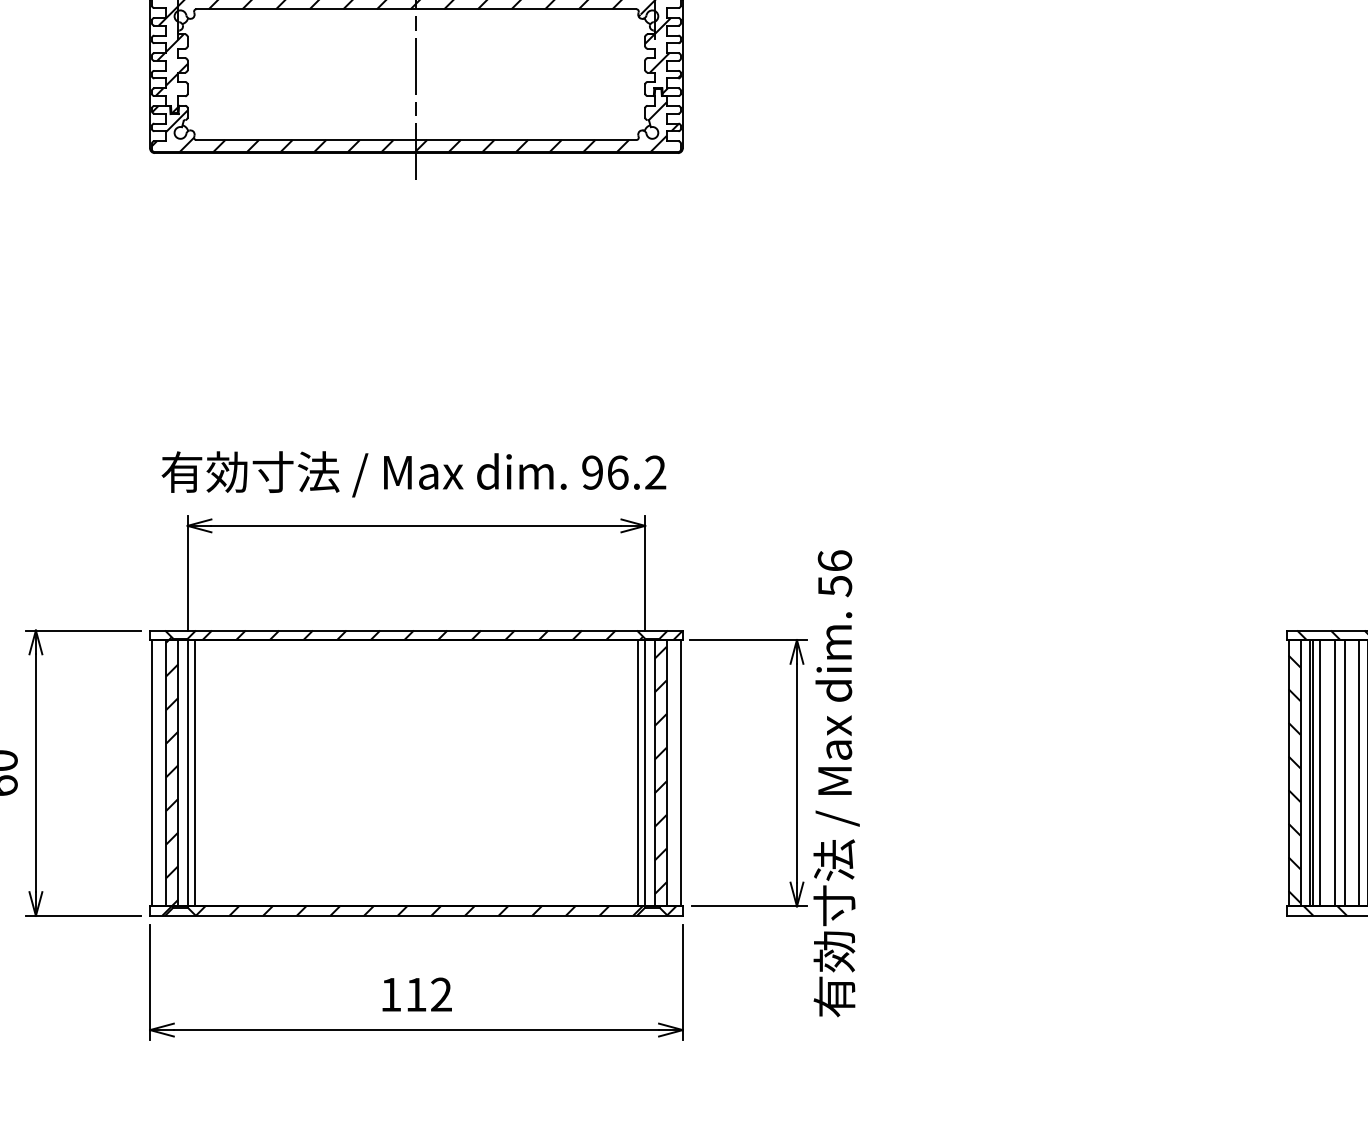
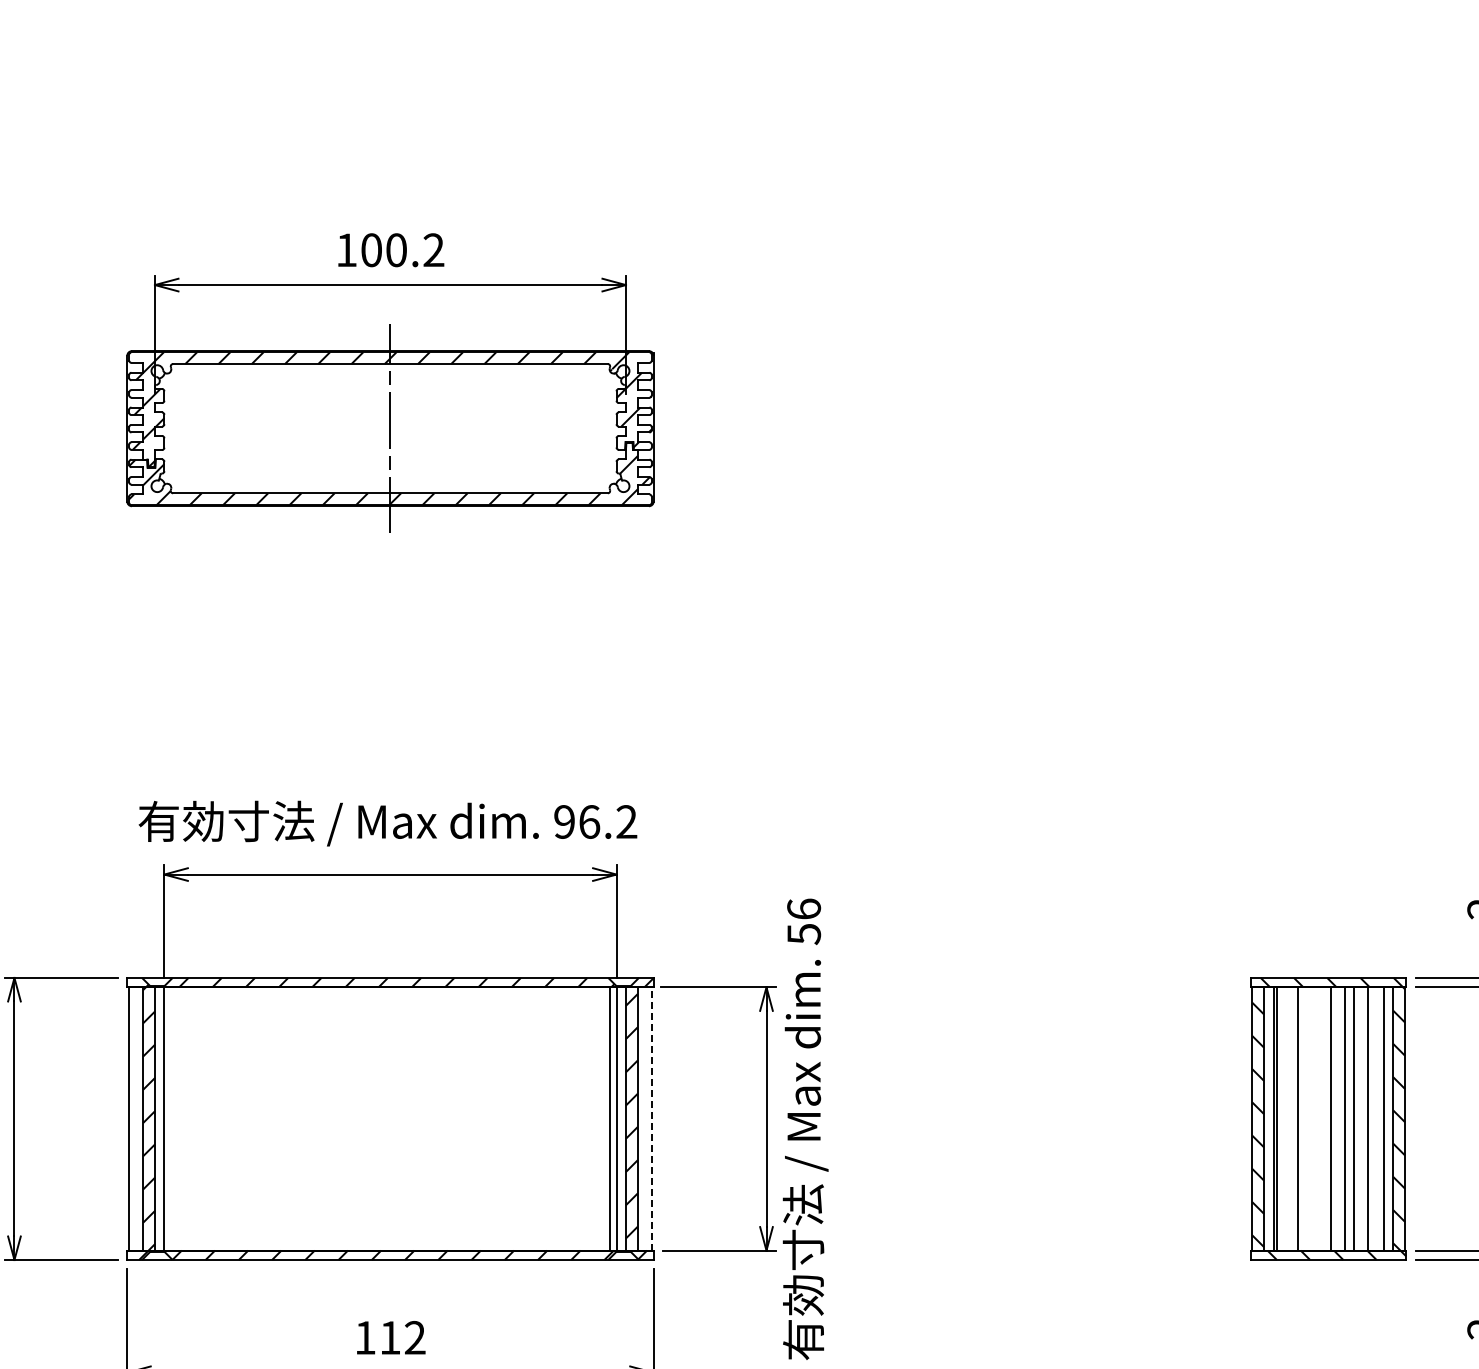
line: (194, 772) -> (171, 1118), removed
line: (680, 772) -> (651, 1118), solid -> dashed
line: (1320, 772) -> (1283, 1118), removed
line: (1344, 772) -> (1307, 1118), removed
line: (1358, 772) -> (1321, 1118), removed

